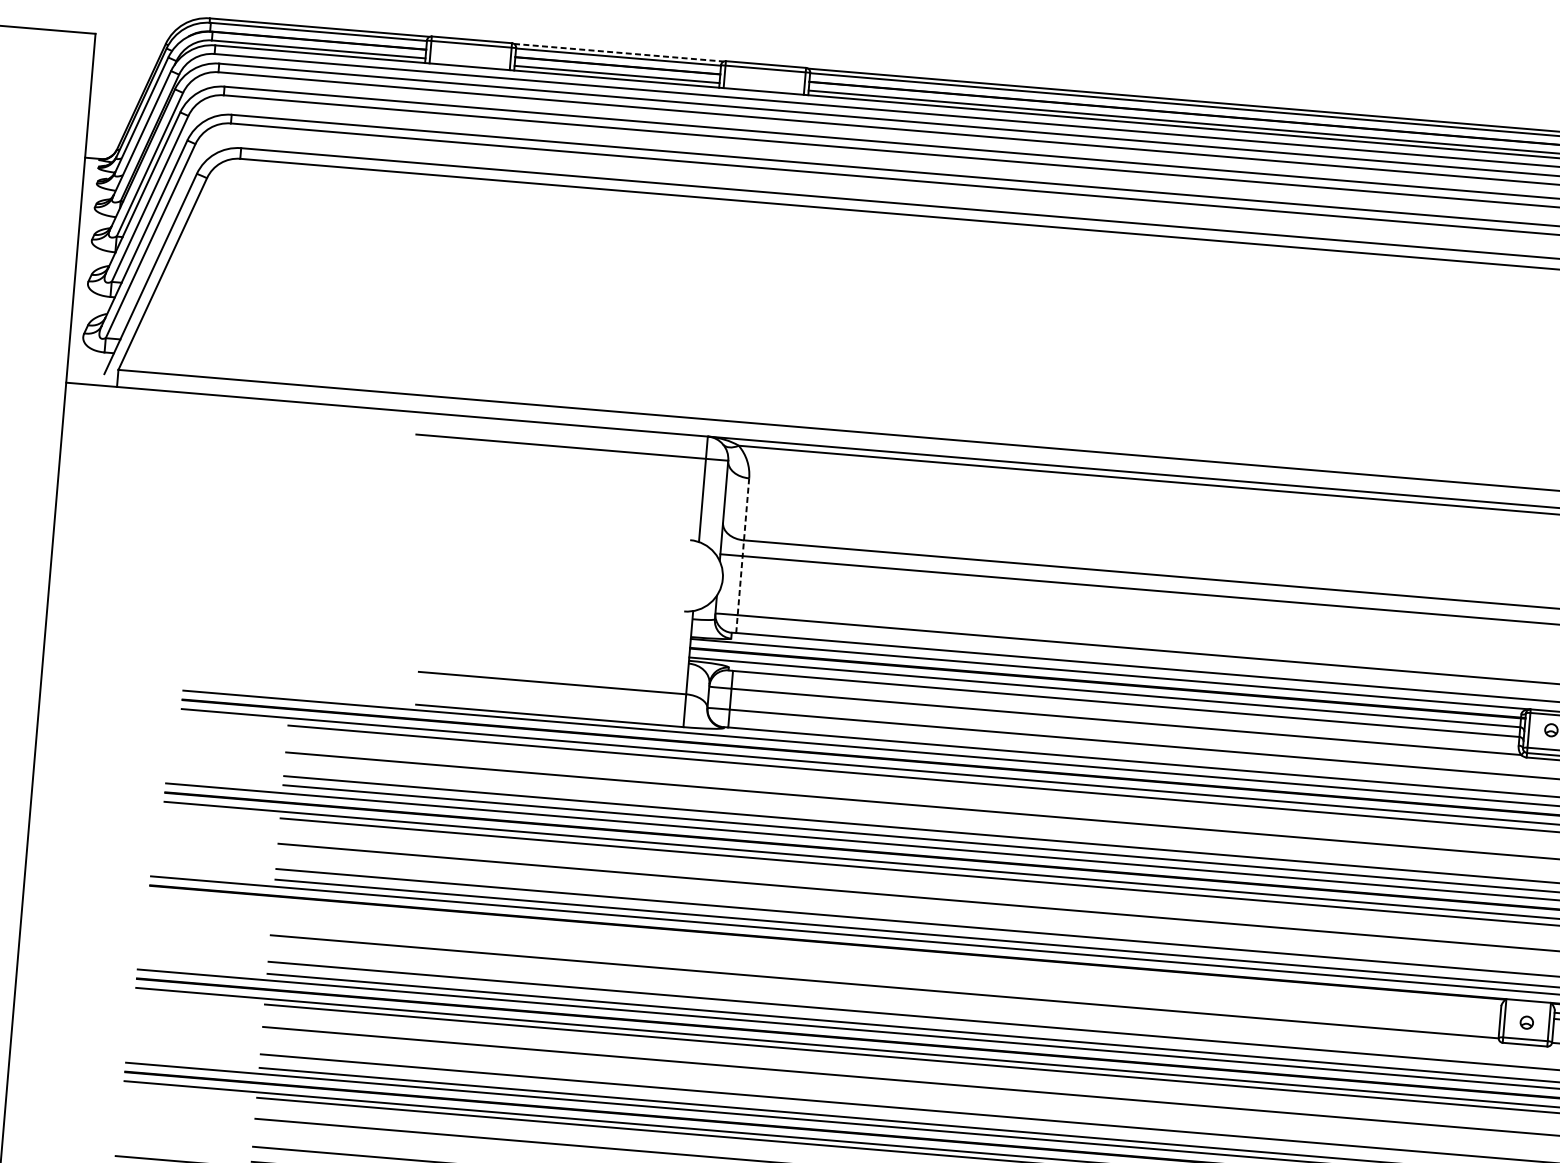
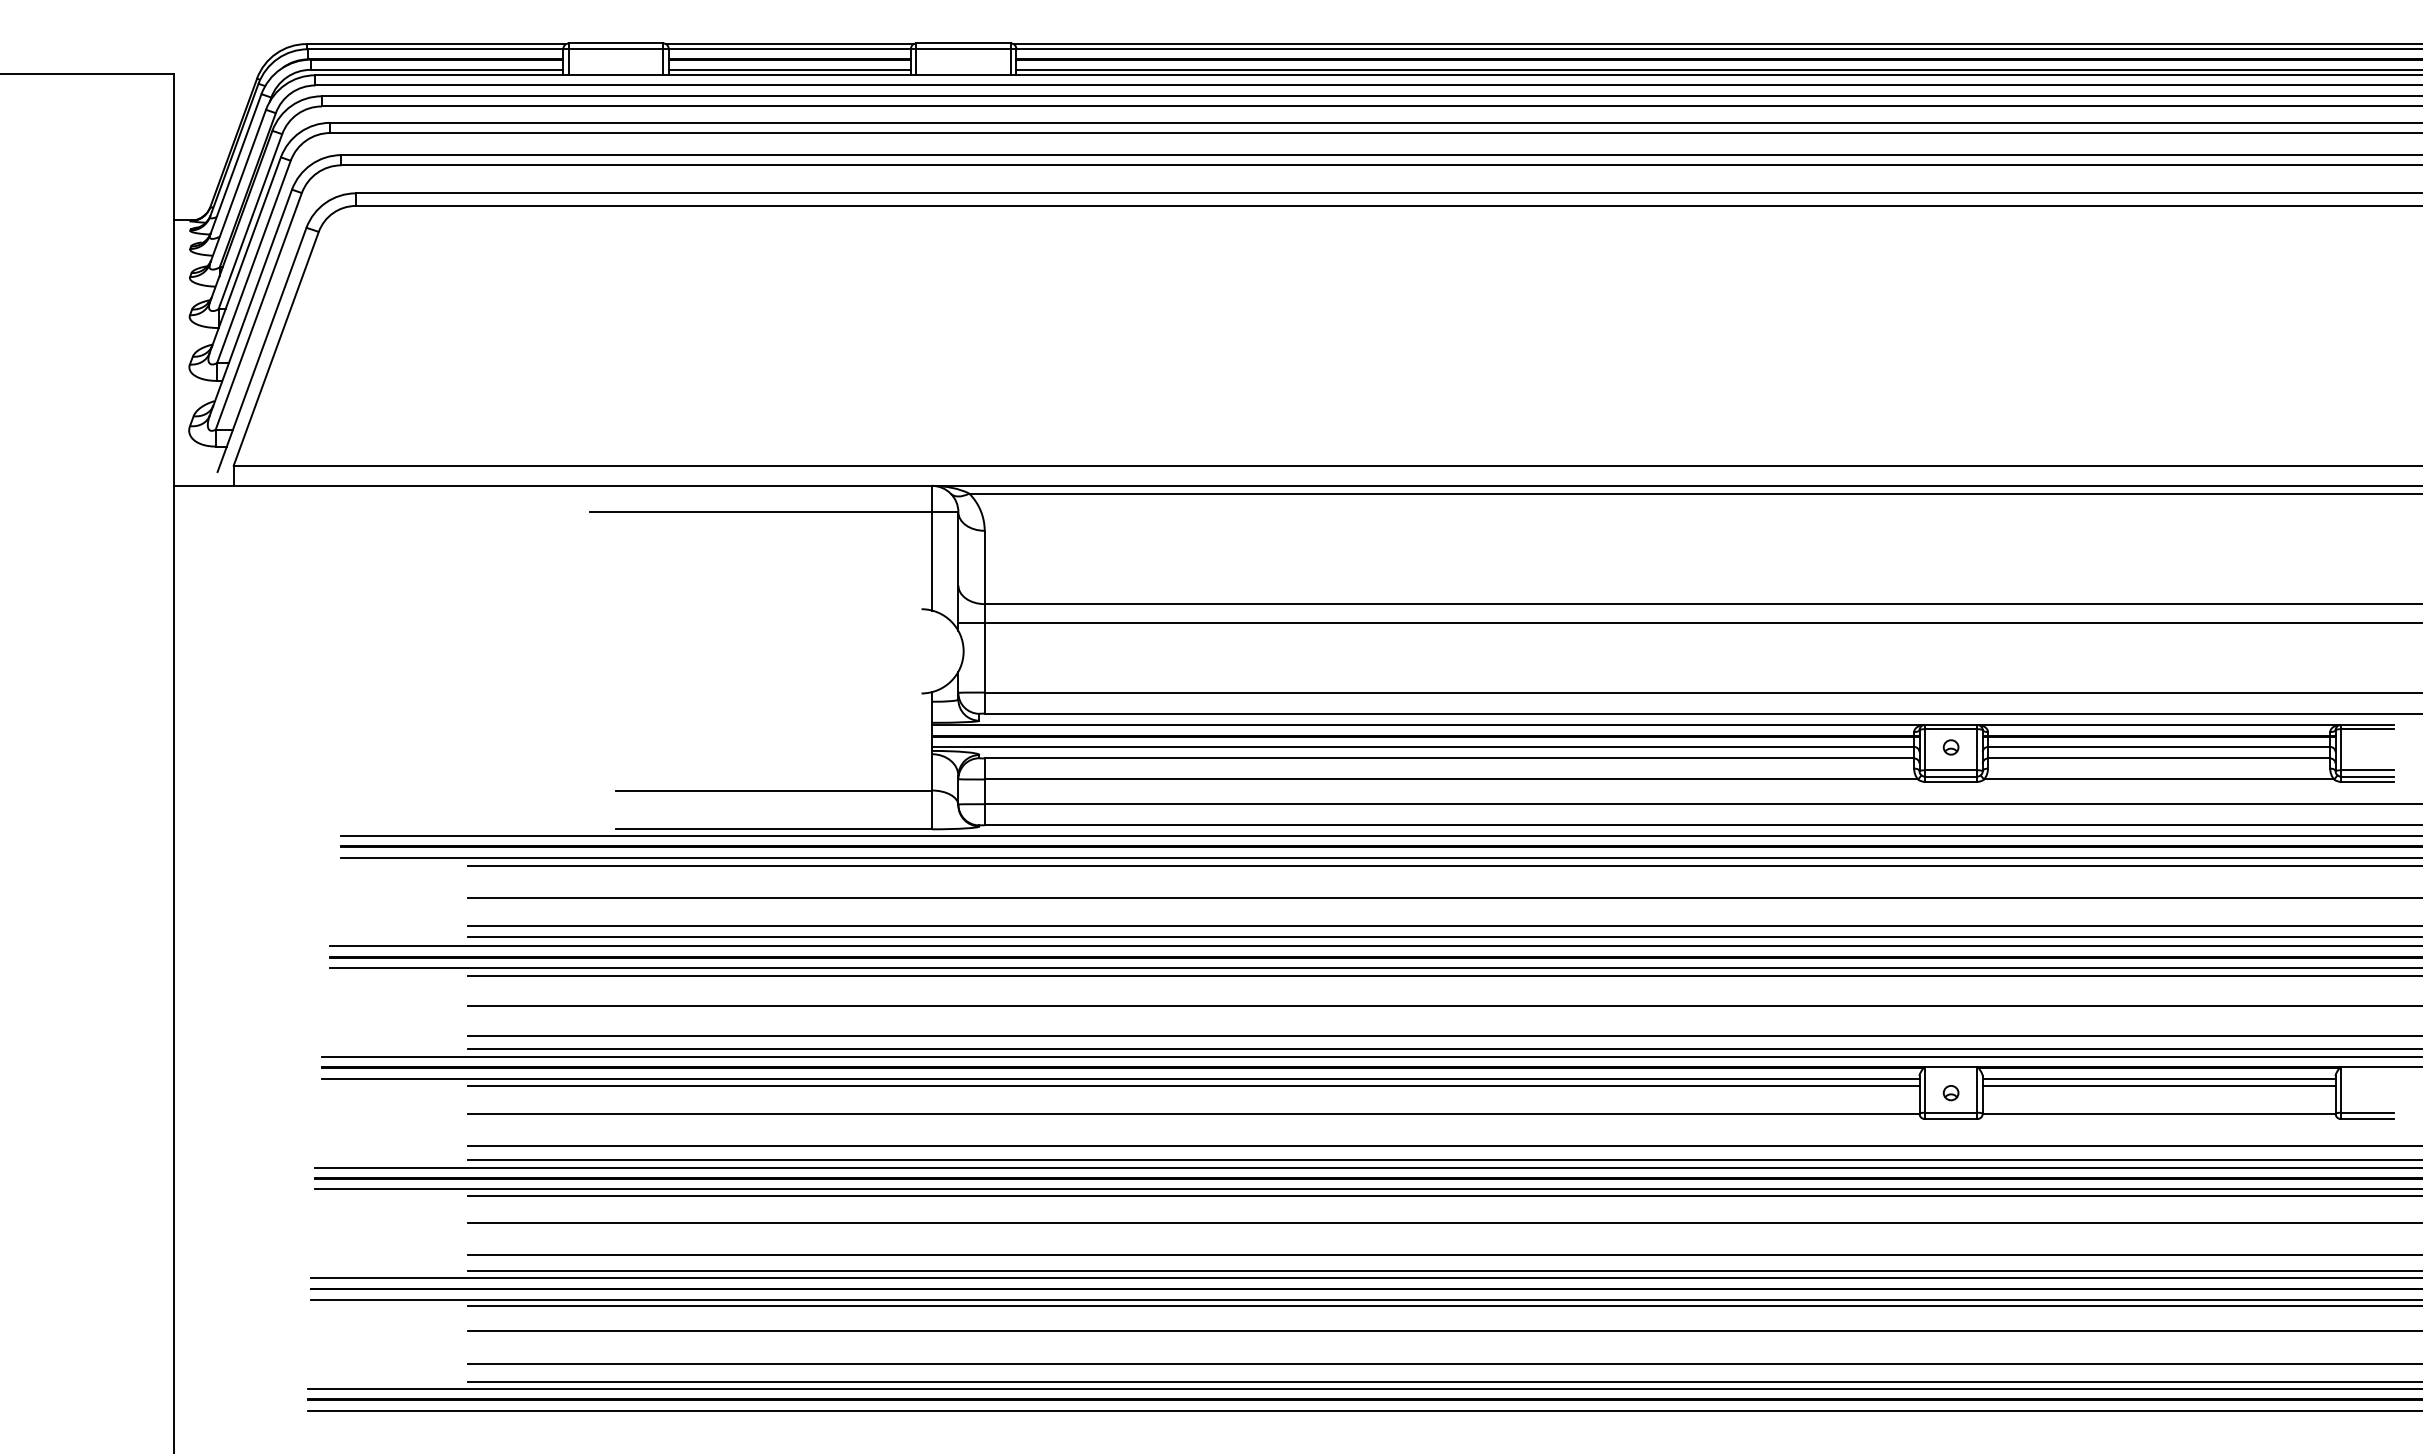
line: (618, 53) -> (789, 44), dashed -> solid
line: (742, 555) -> (984, 622), dashed -> solid
line: (825, 951) -> (1120, 1078), added
line: (886, 962) -> (1193, 1085), added

